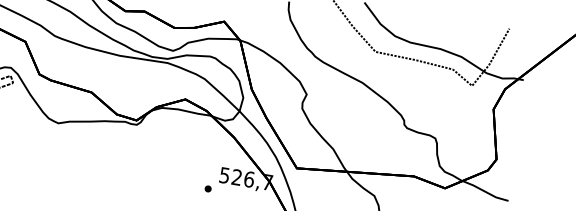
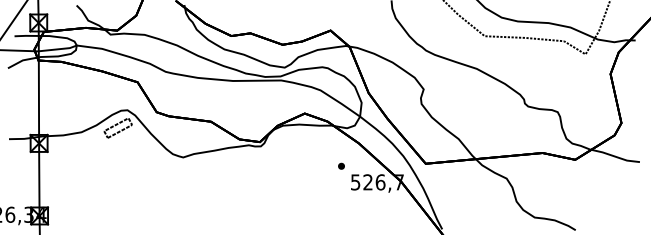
part: (208, 188) -> (341, 165), moved

